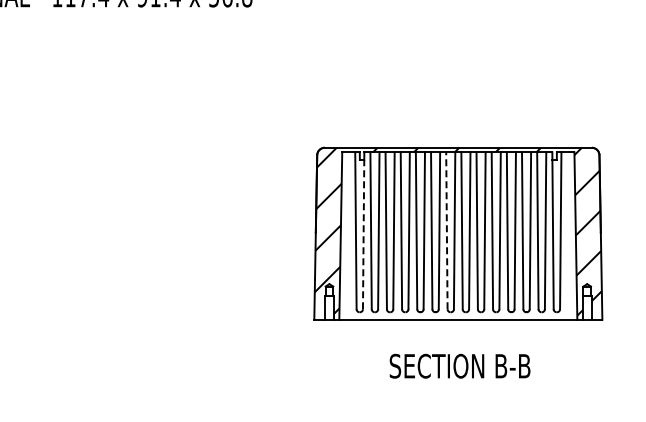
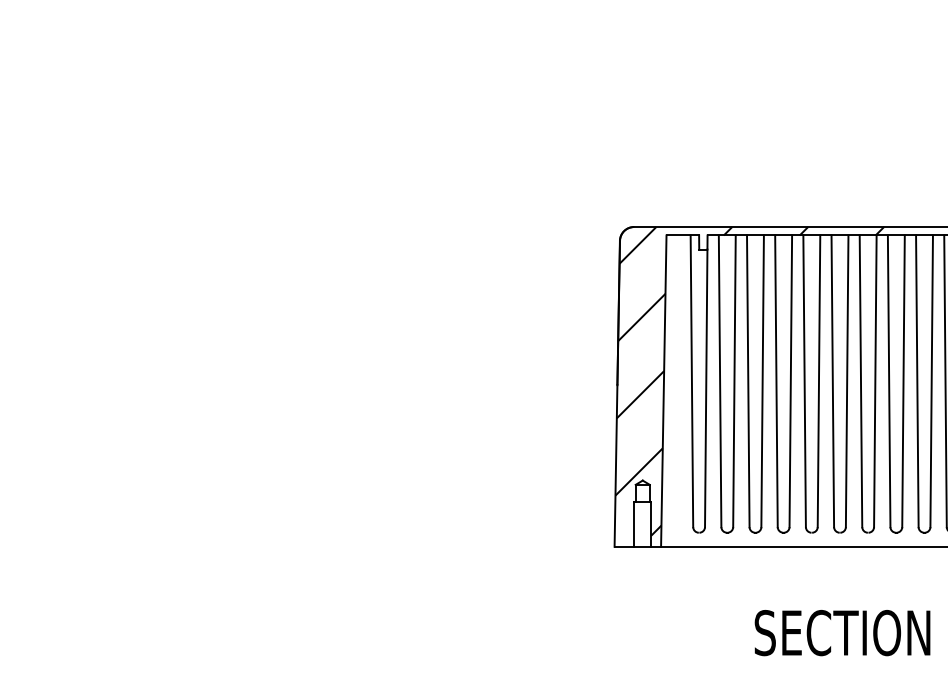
line: (446, 230) -> (860, 380), dashed -> solid
line: (363, 234) -> (706, 388), dashed -> solid

